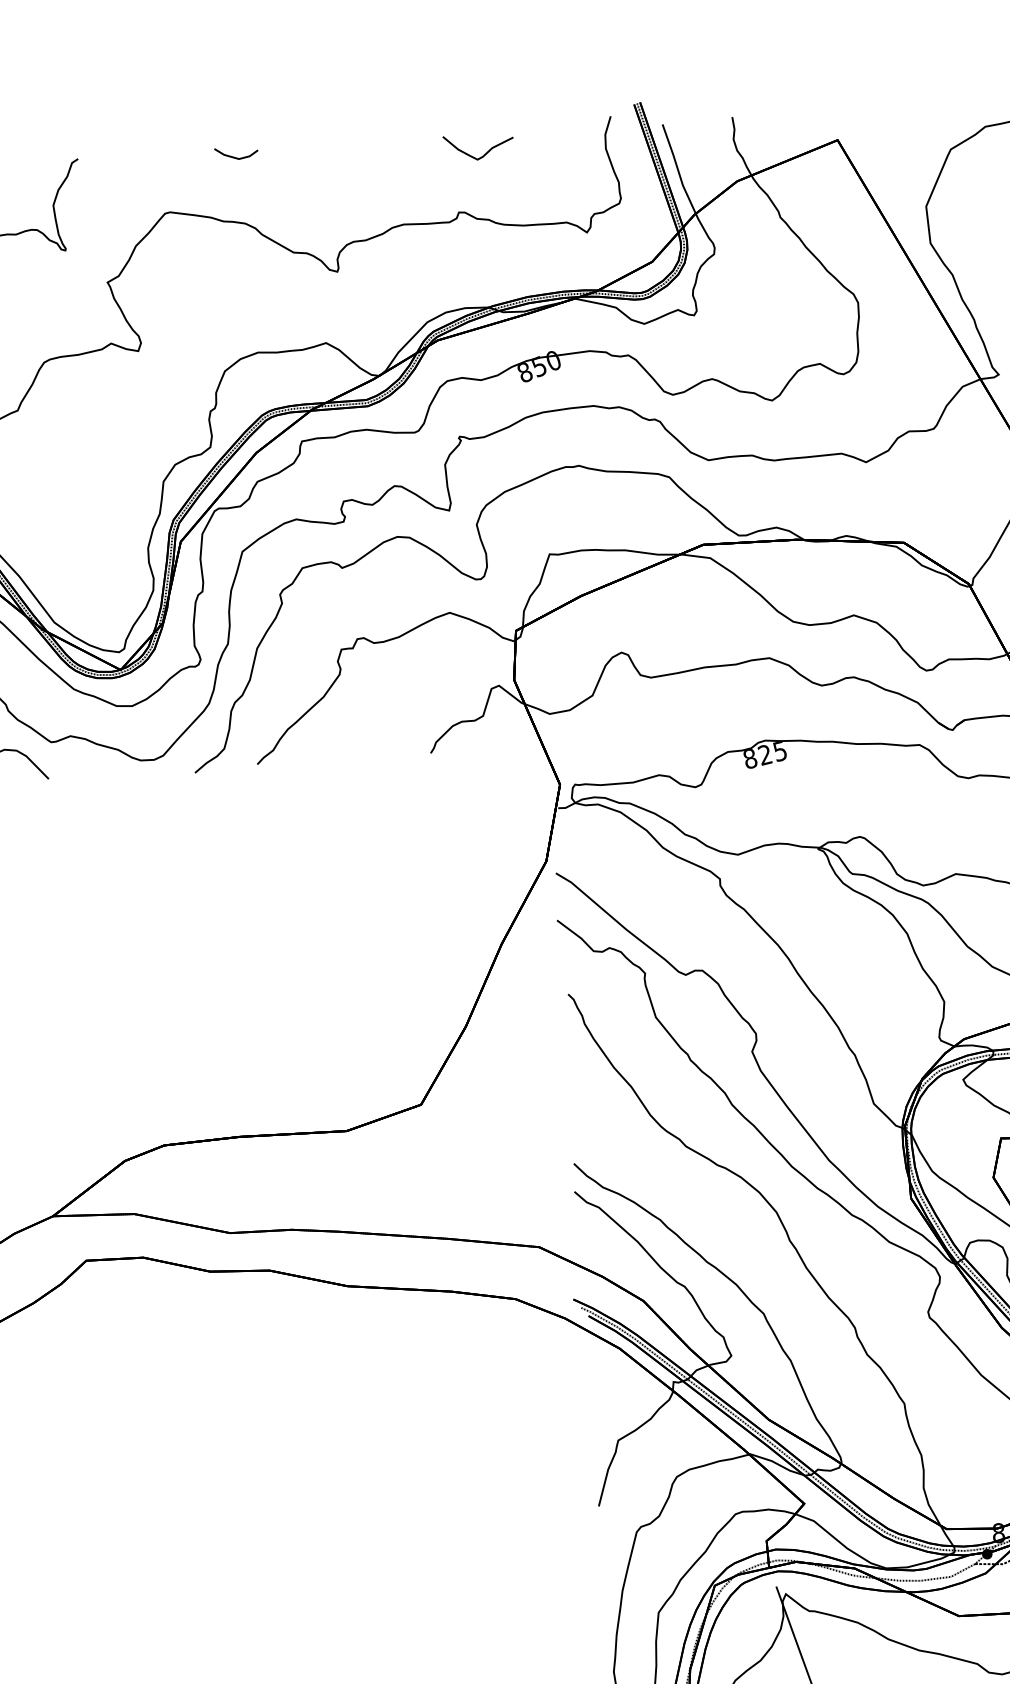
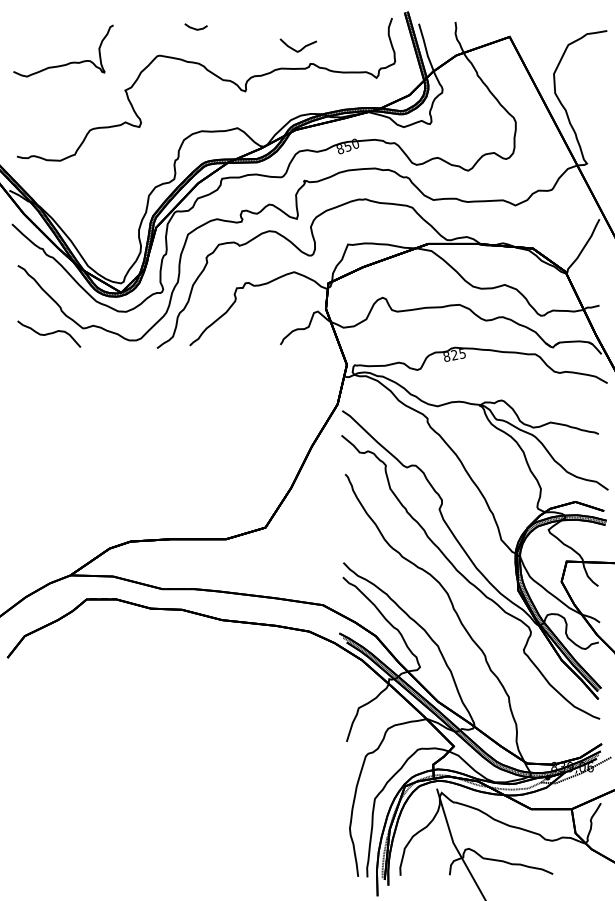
curve: (473, 155) -> (295, 49), moved

